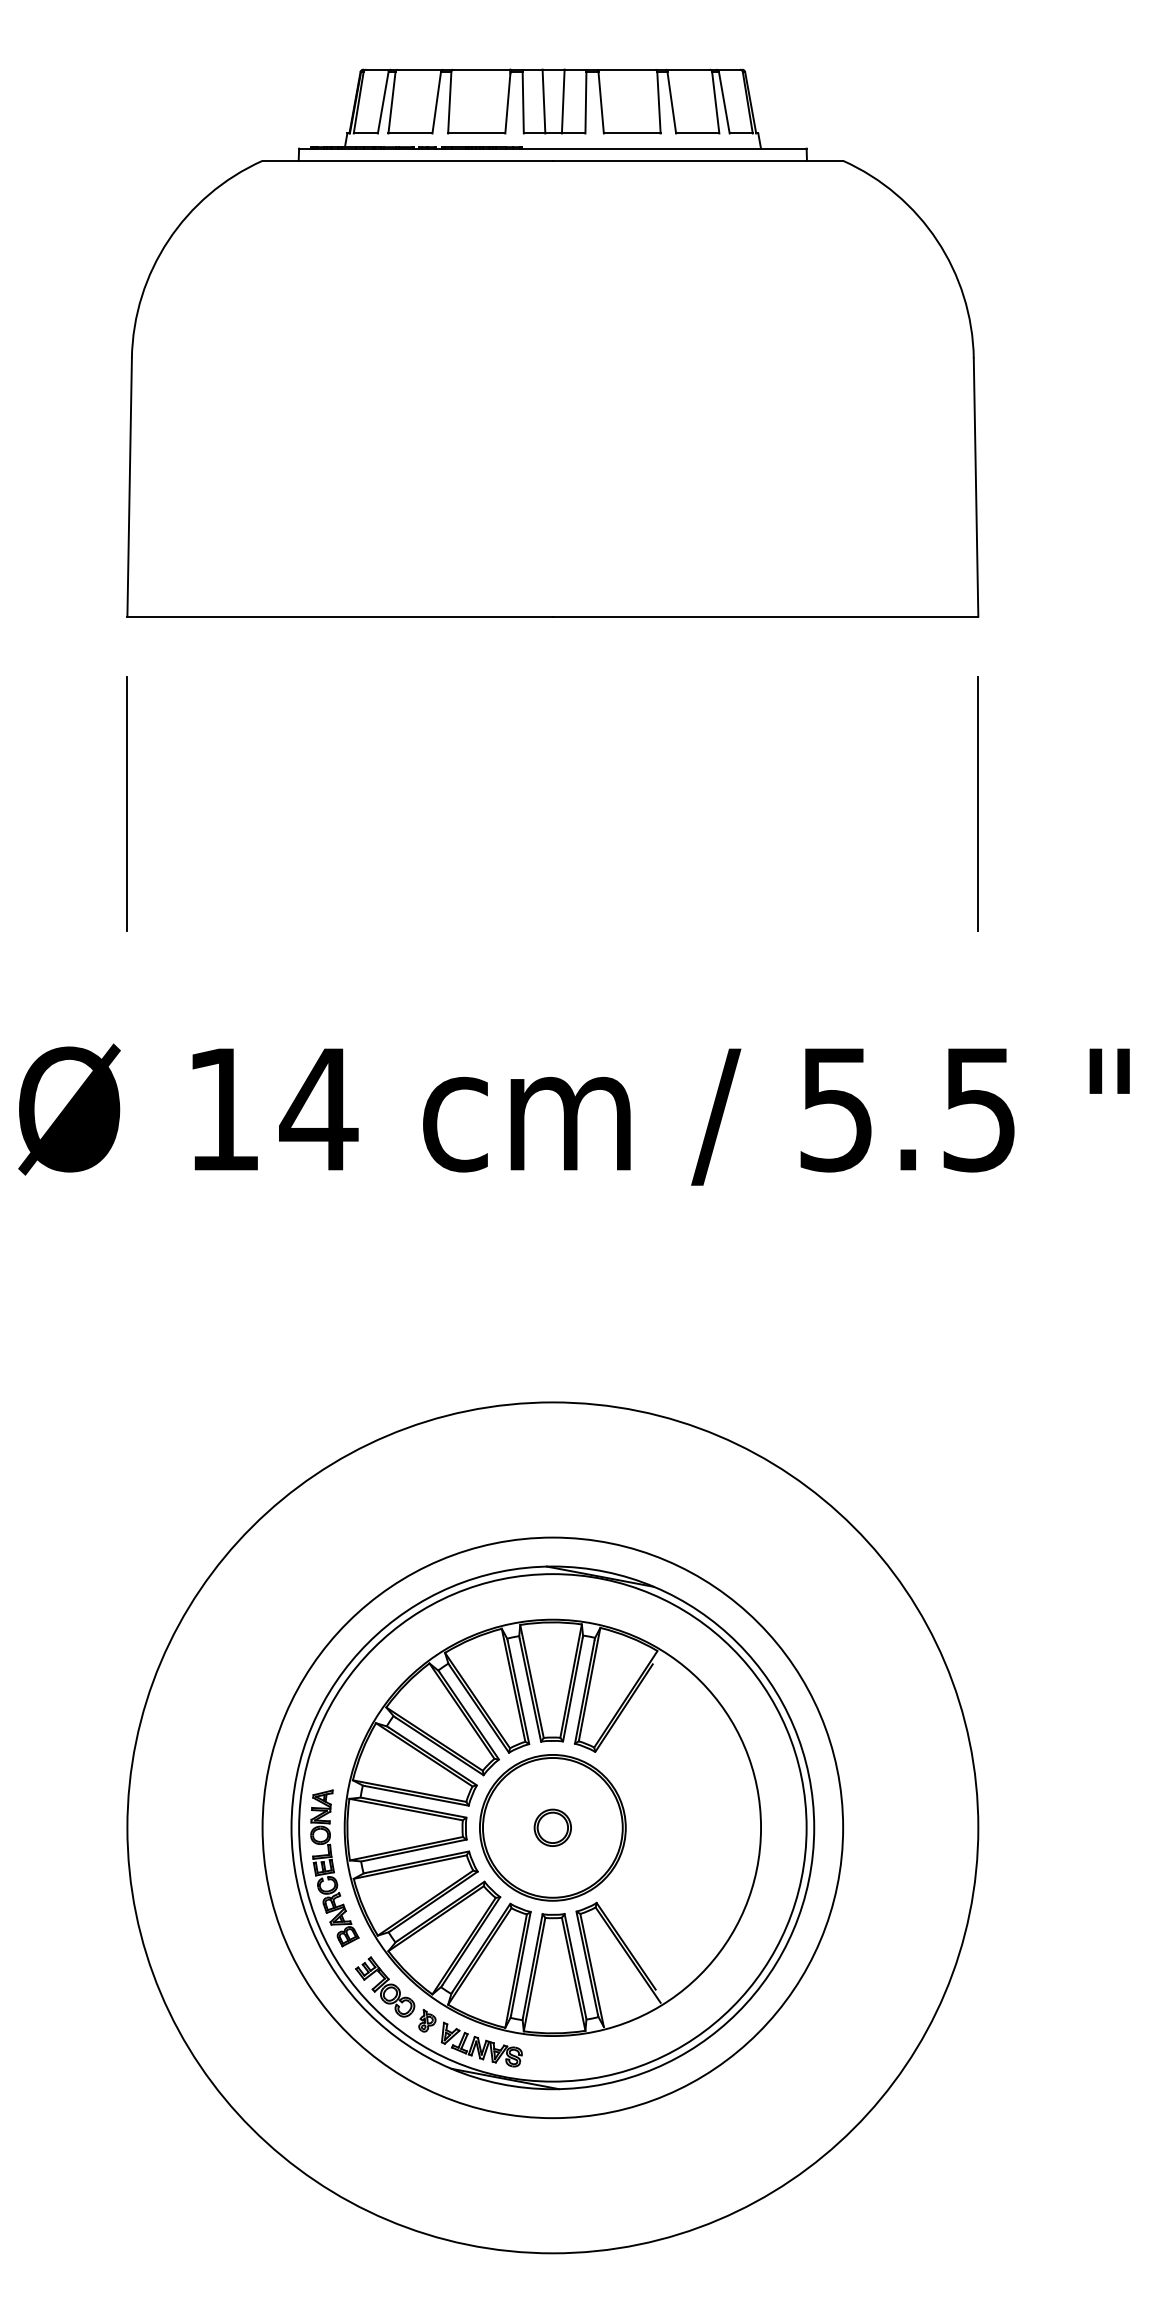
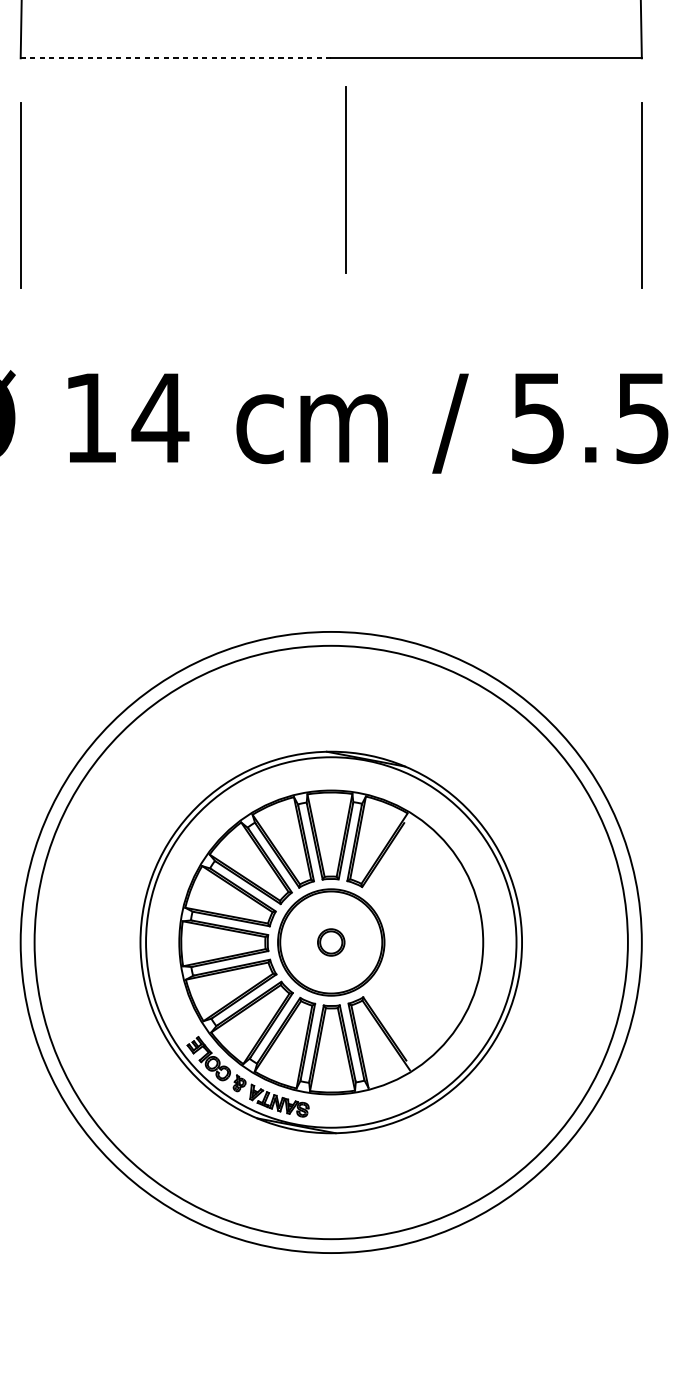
line: (340, 616) -> (176, 58), solid -> dashed
line: (571, 782) -> (344, 179), added
circle: (552, 1827) -> (330, 942), size x1.4
part: (334, 1868) -> (171, 972), removed

